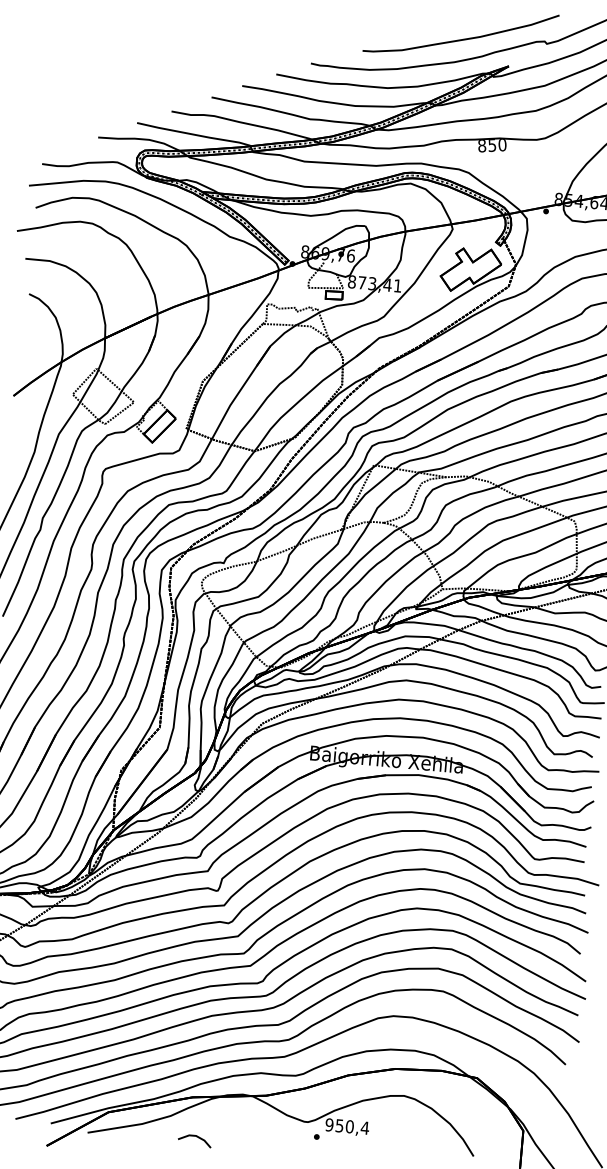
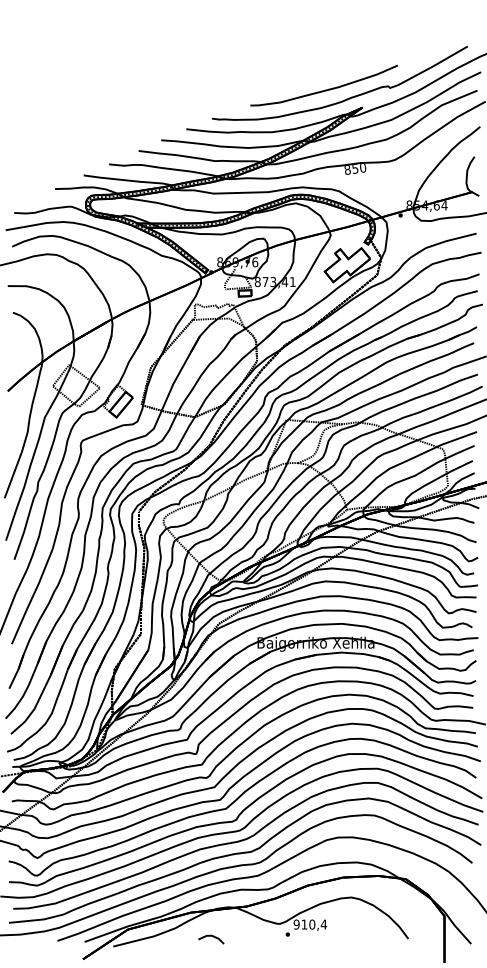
text: (339, 1125) -> (304, 924), 950,4 -> 910,4
line: (197, 1138) -> (213, 937), moved

